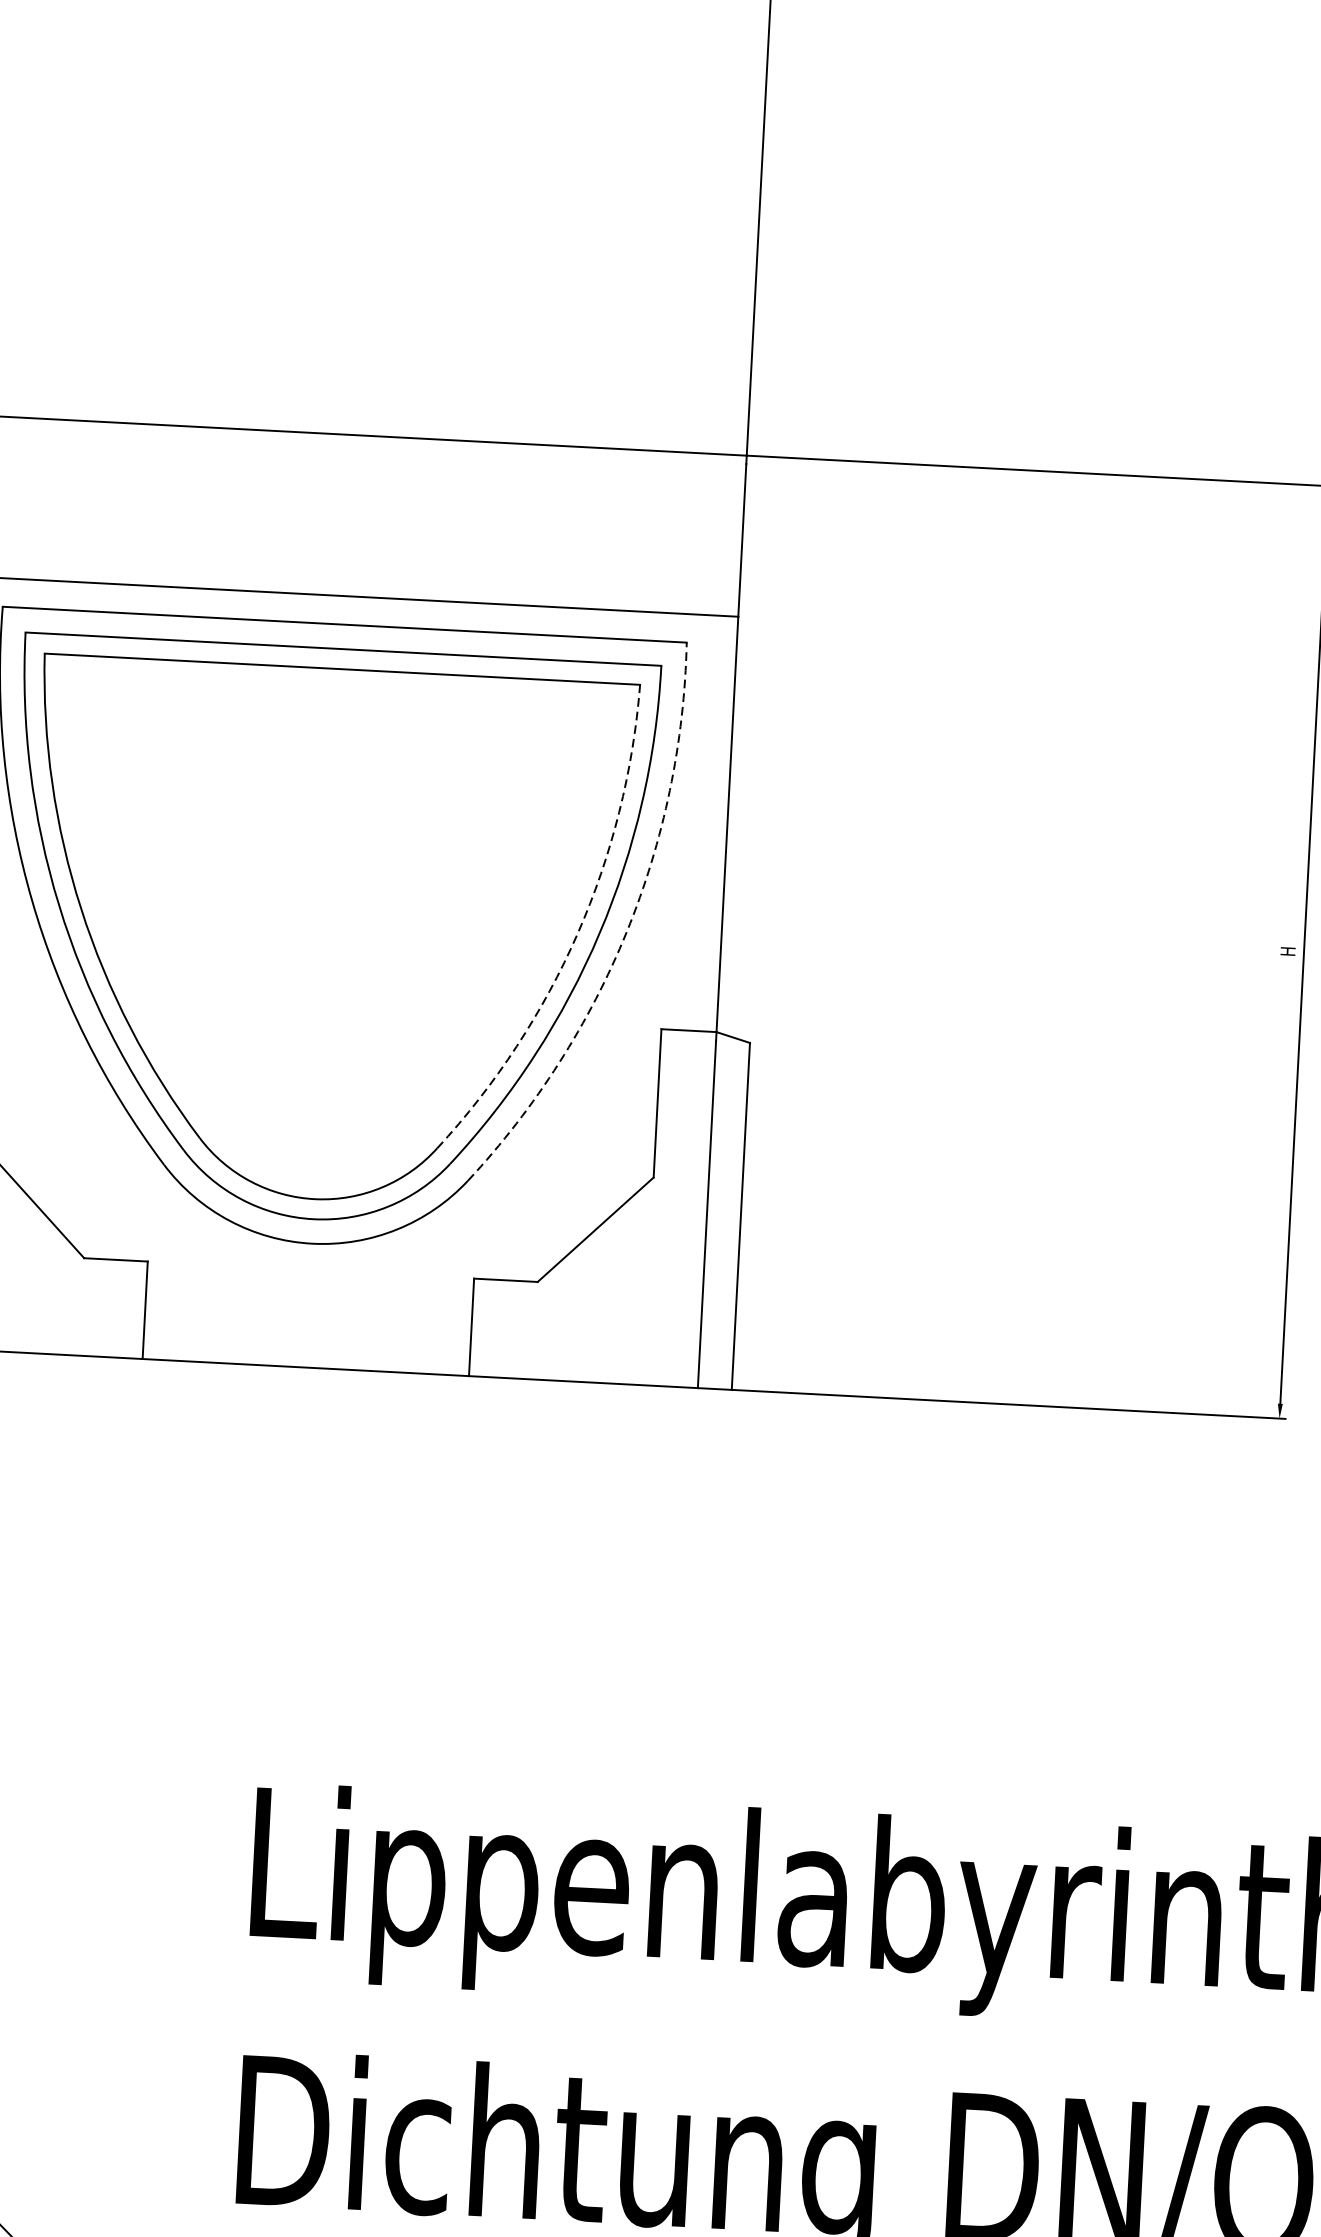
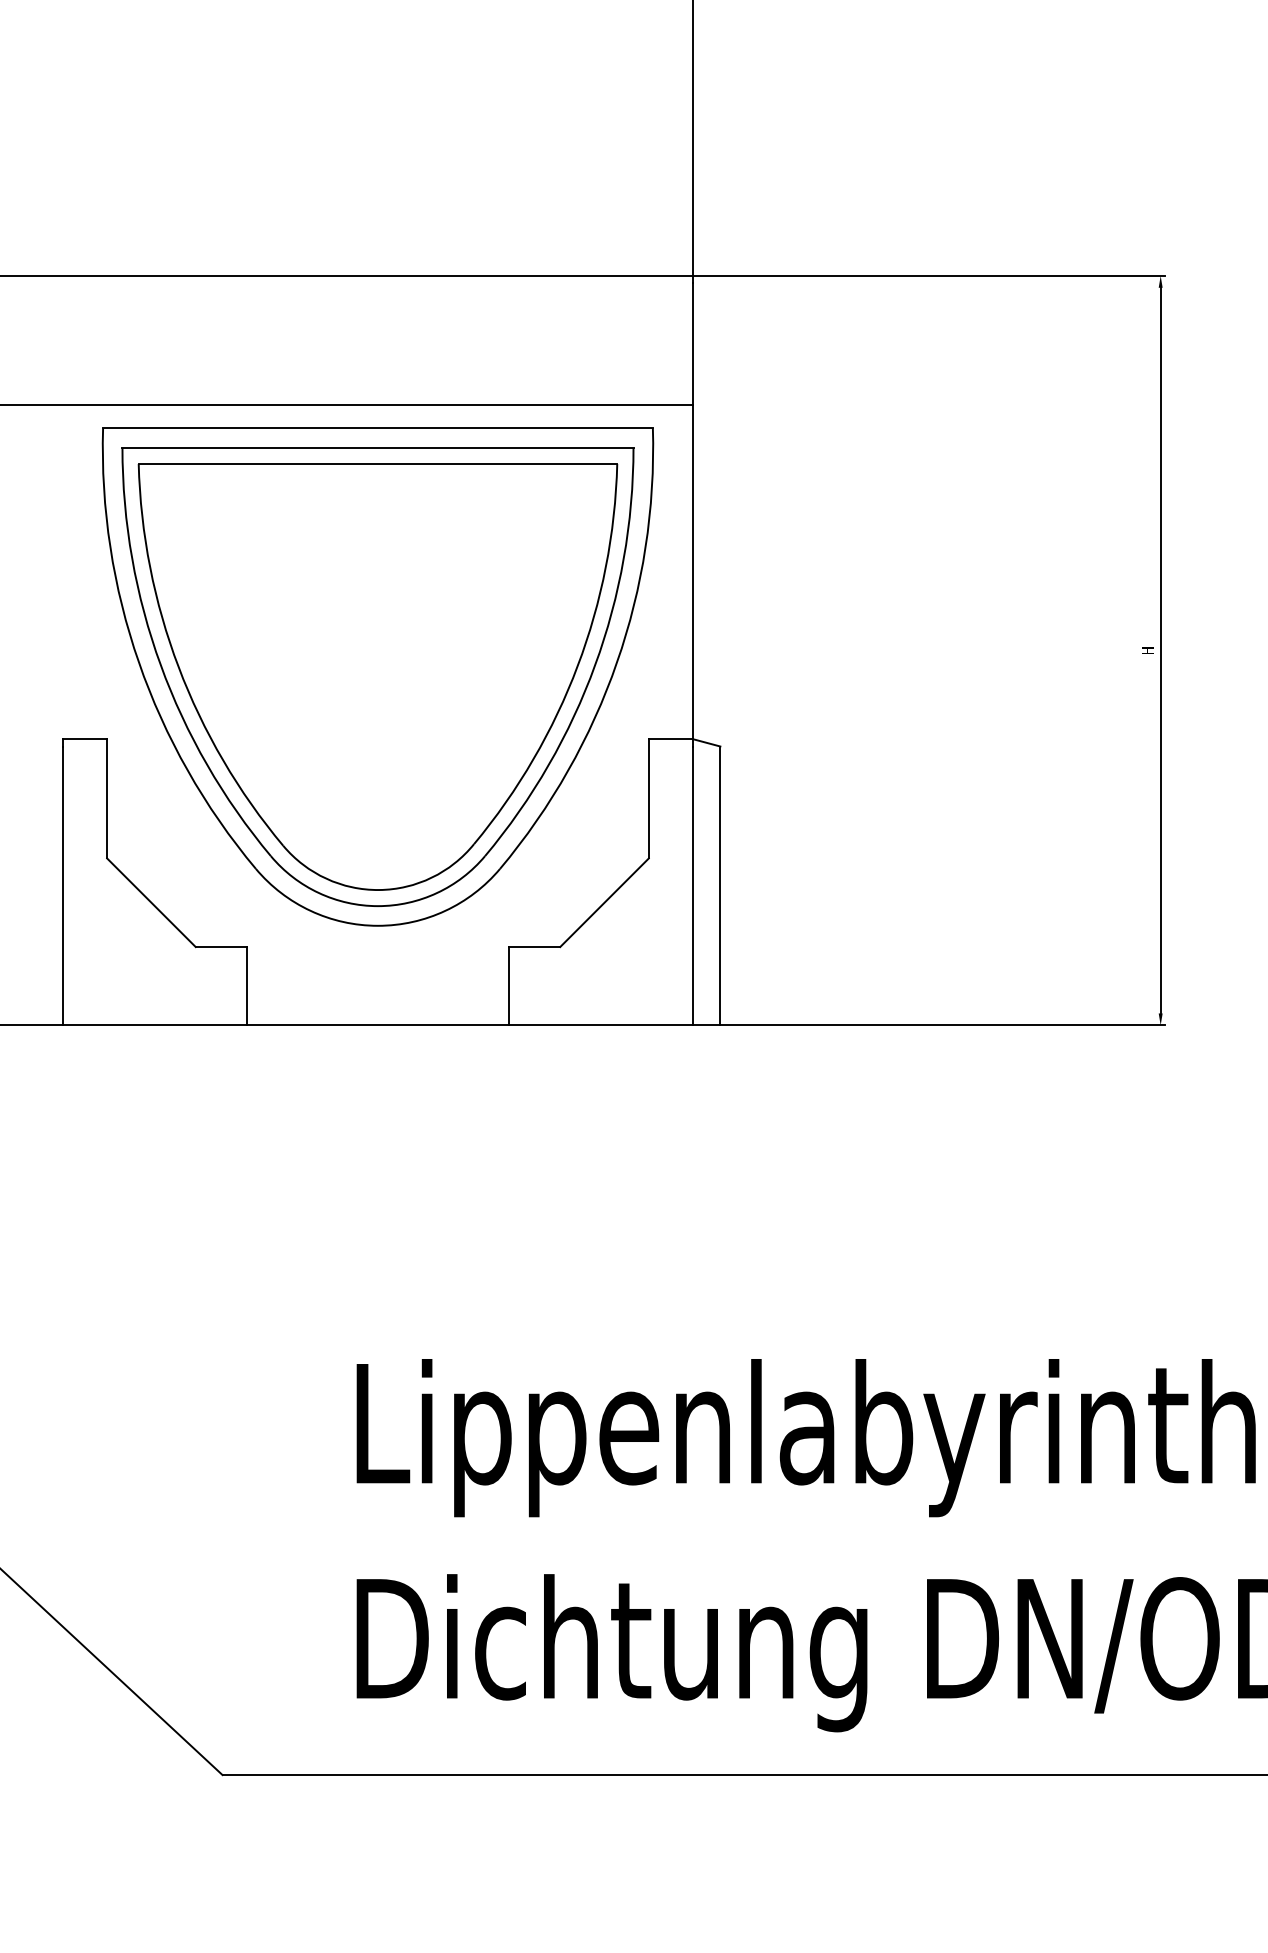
arc: (627, 931) -> (617, 662), dashed -> solid
arc: (577, 934) -> (577, 666), dashed -> solid

